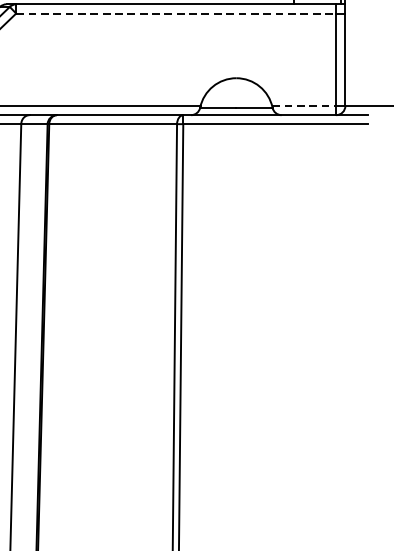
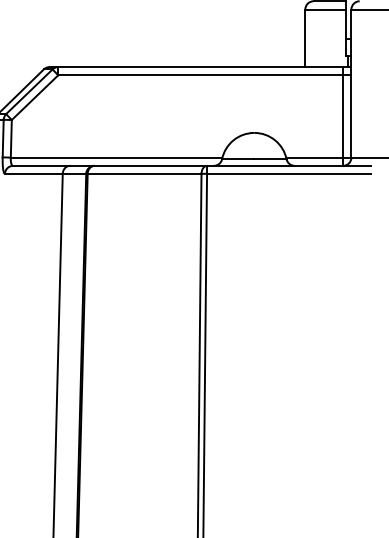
line: (177, 13) -> (201, 75), dashed -> solid
line: (303, 105) -> (314, 157), dashed -> solid

